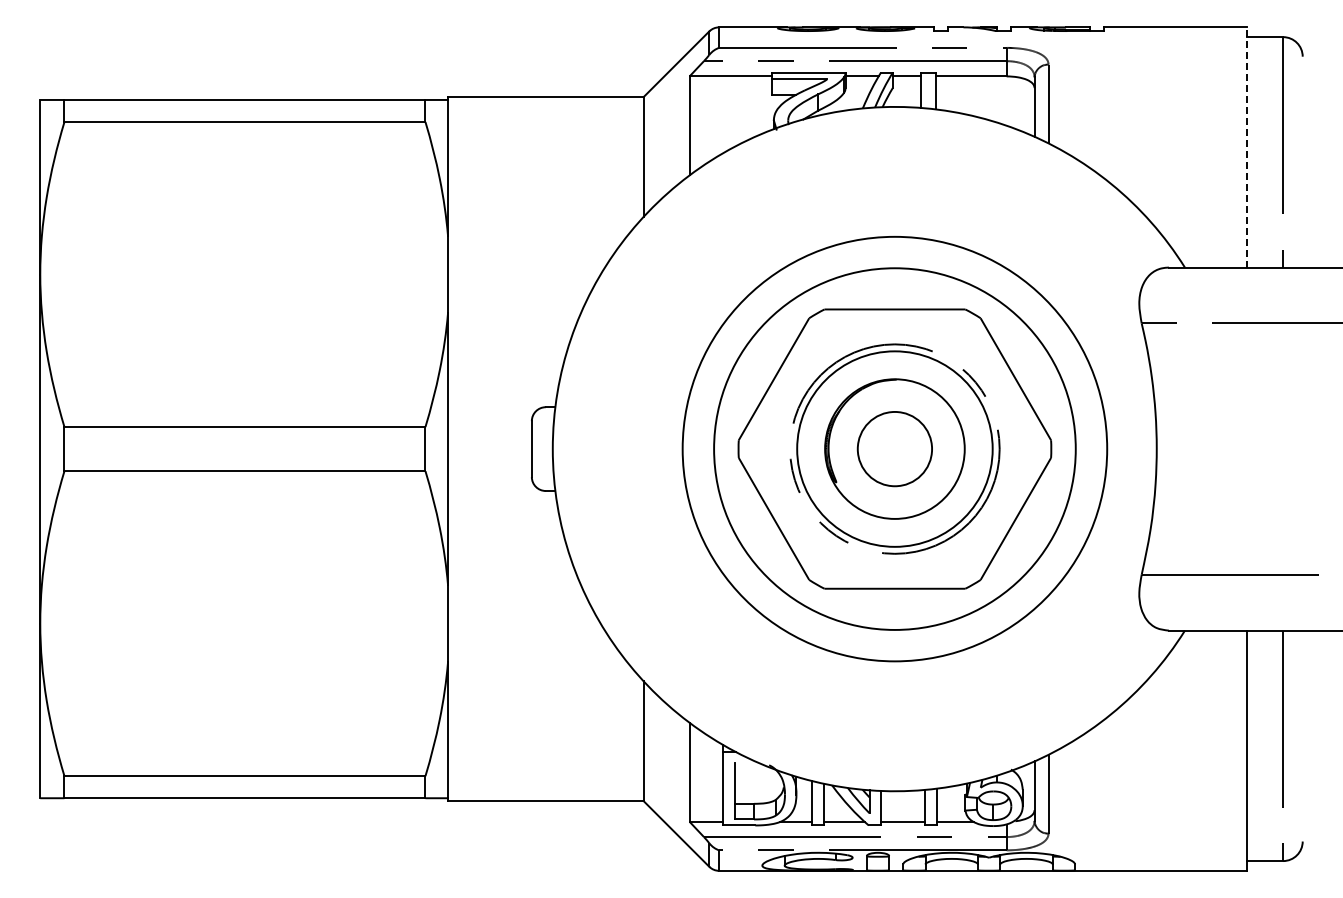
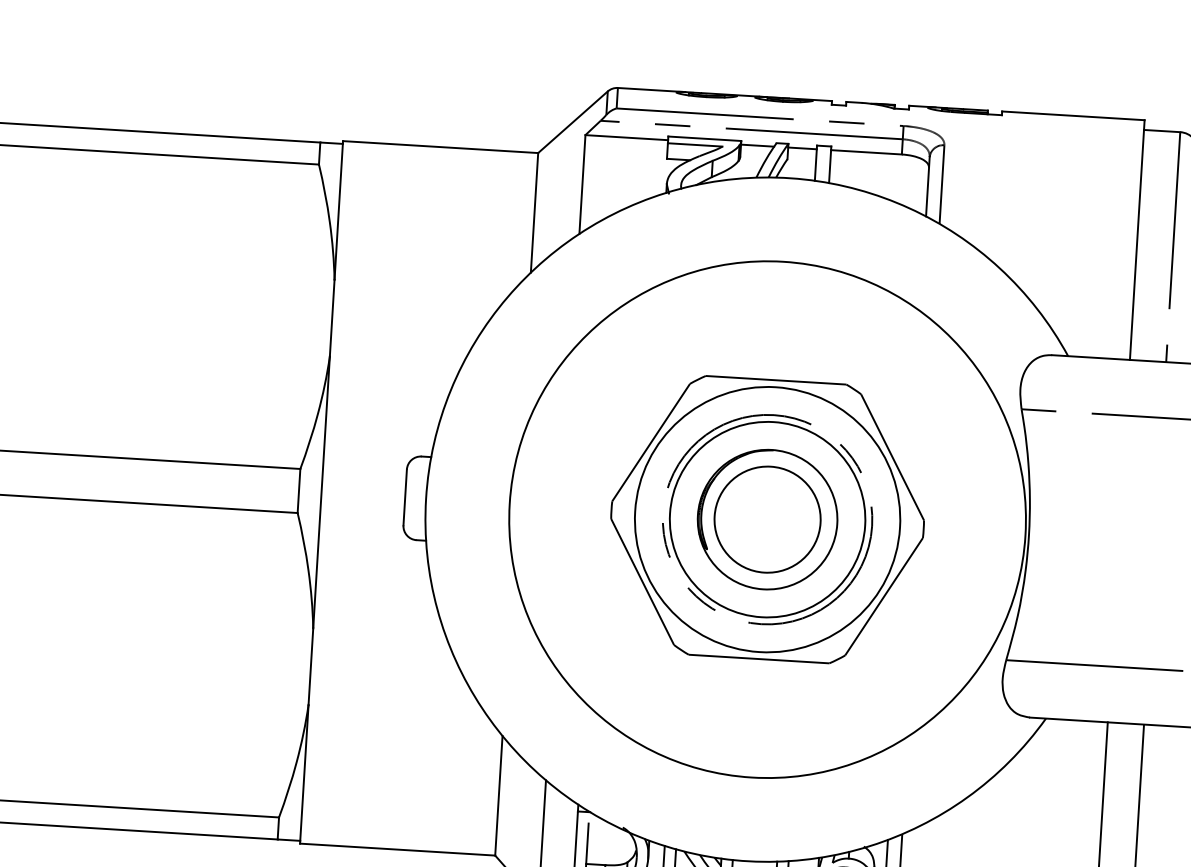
line: (1246, 146) -> (1136, 239), dashed -> solid
circle: (894, 448) -> (767, 519), size x0.62
circle: (894, 448) -> (767, 519), size x1.43
circle: (894, 449) -> (767, 520), size x1.43

